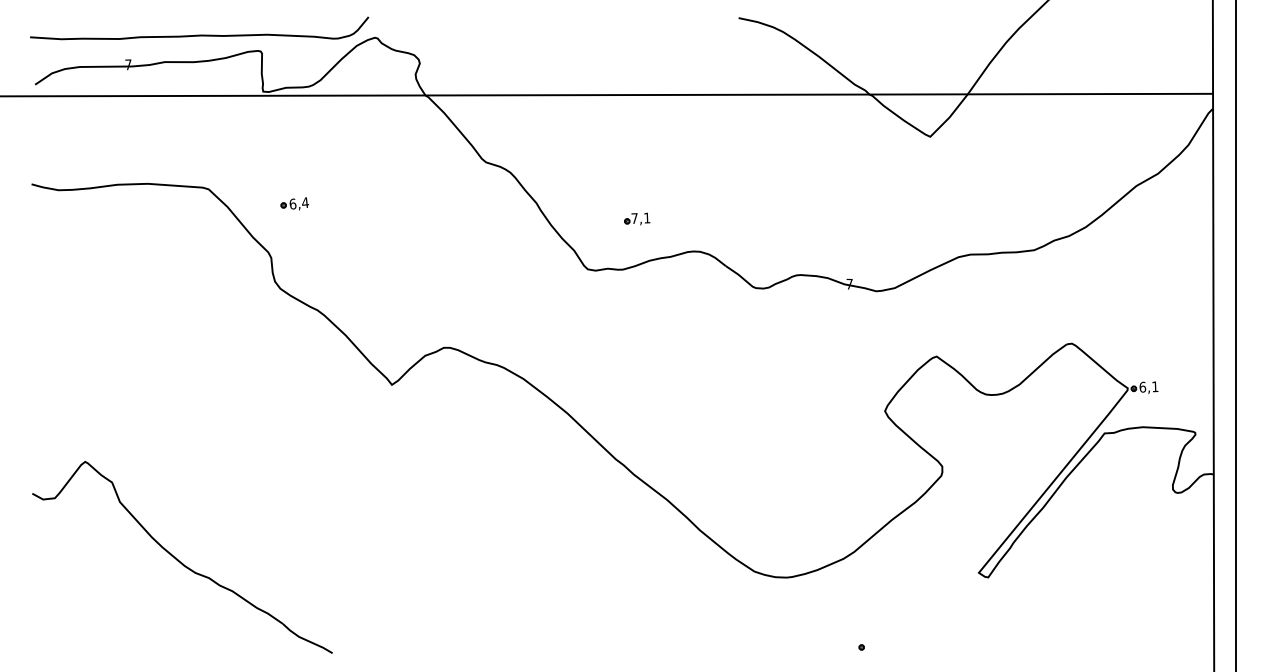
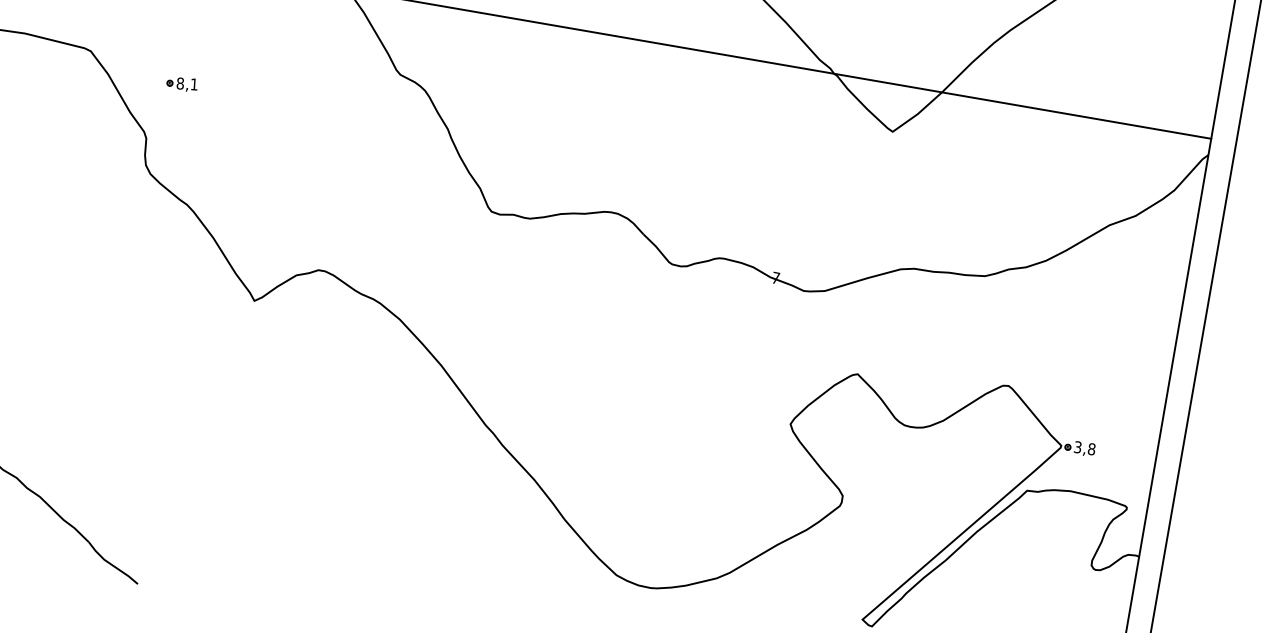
text: (299, 203) -> (187, 84), 6,4 -> 8,1
part: (637, 218) -> (555, 165), removed
text: (1148, 386) -> (1084, 447), 6,1 -> 3,8

